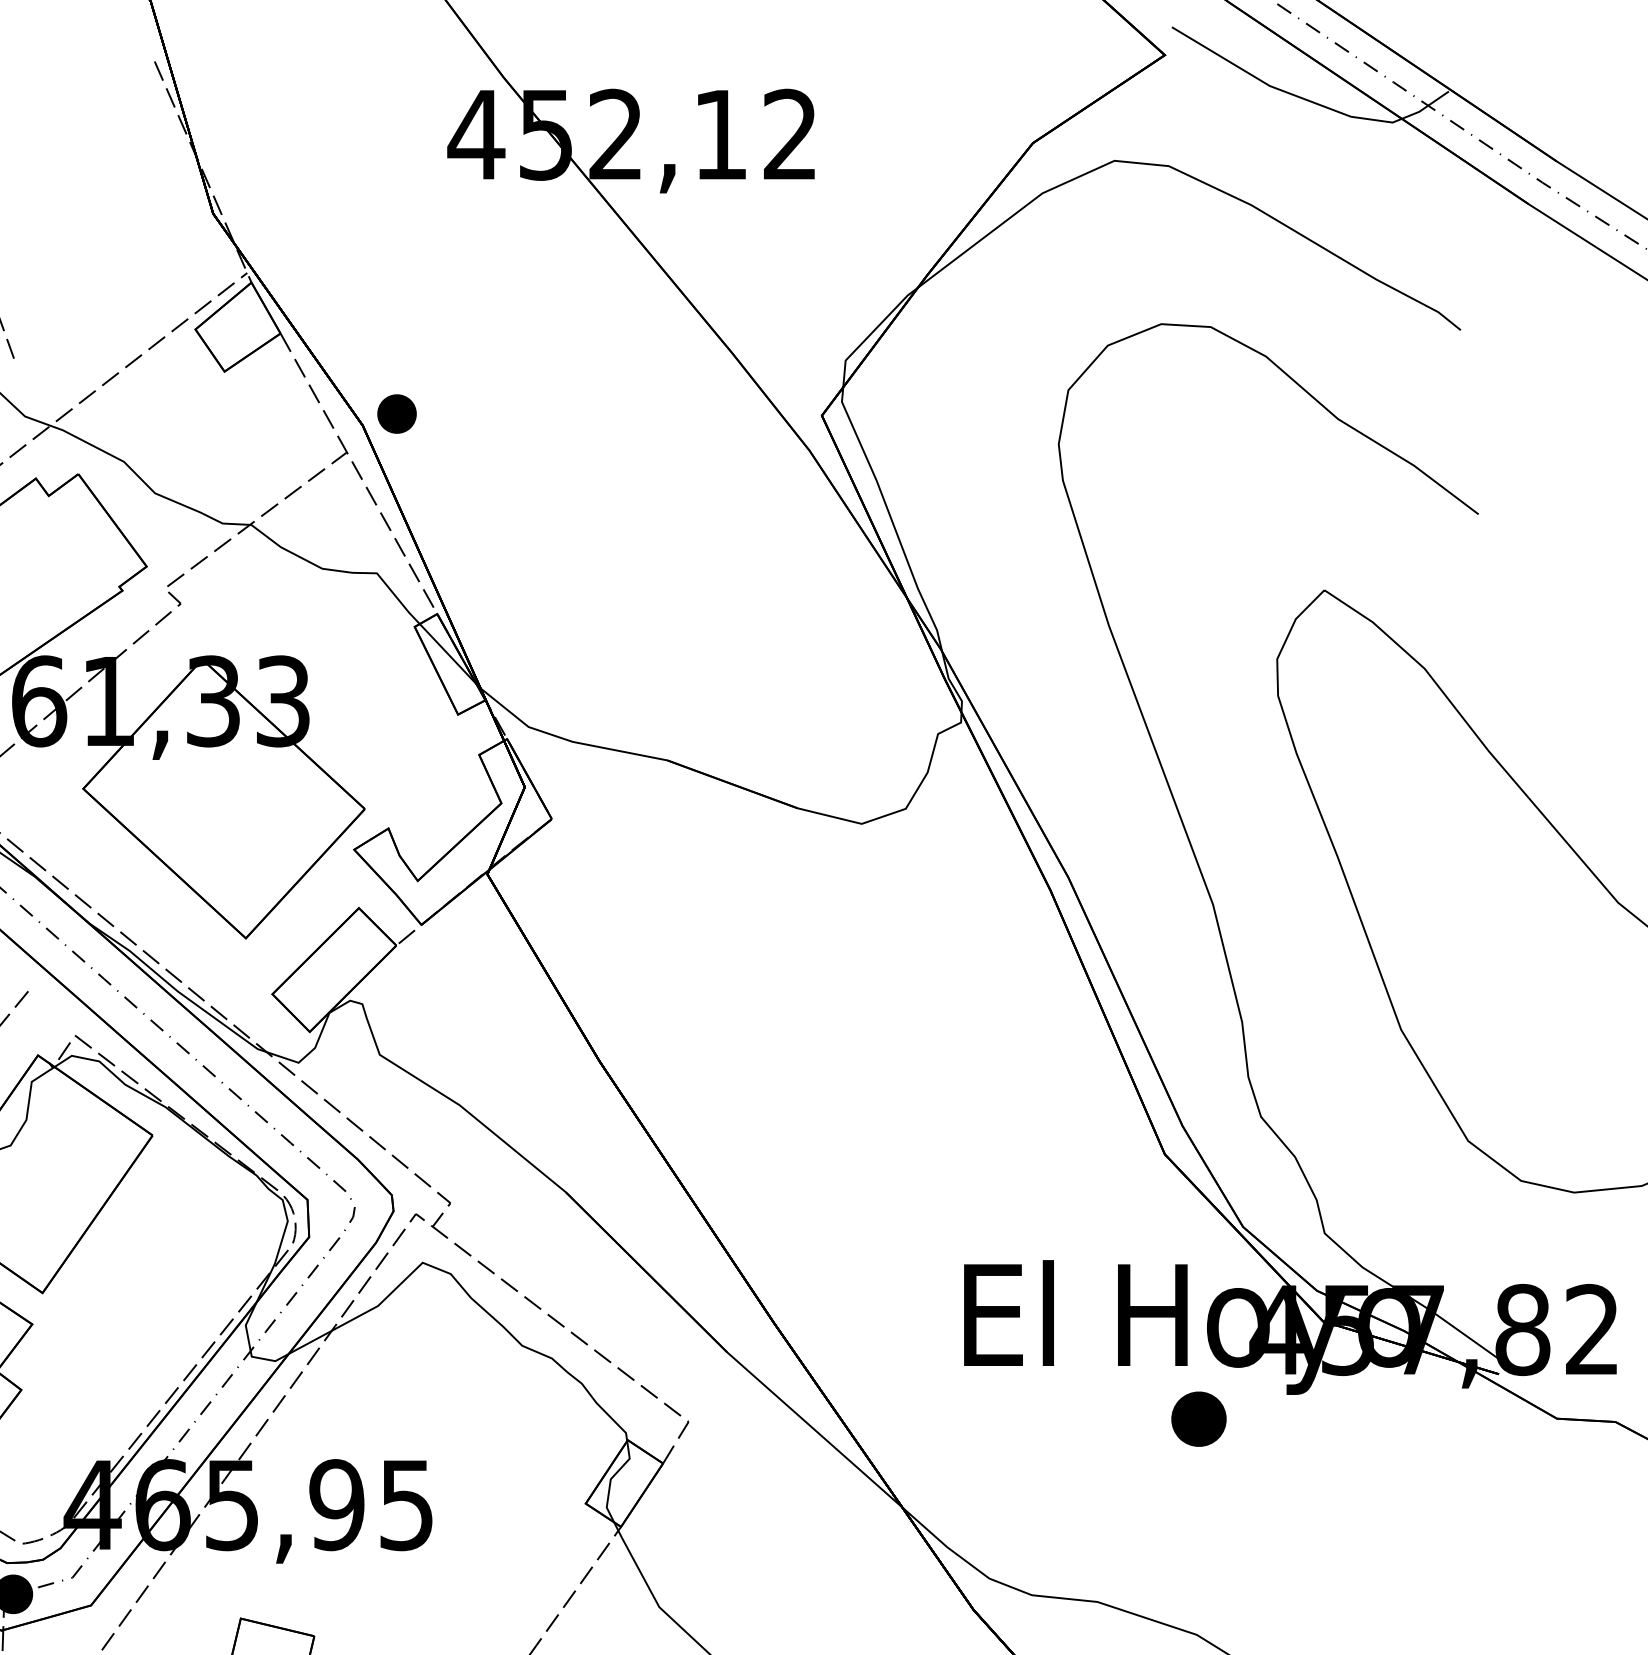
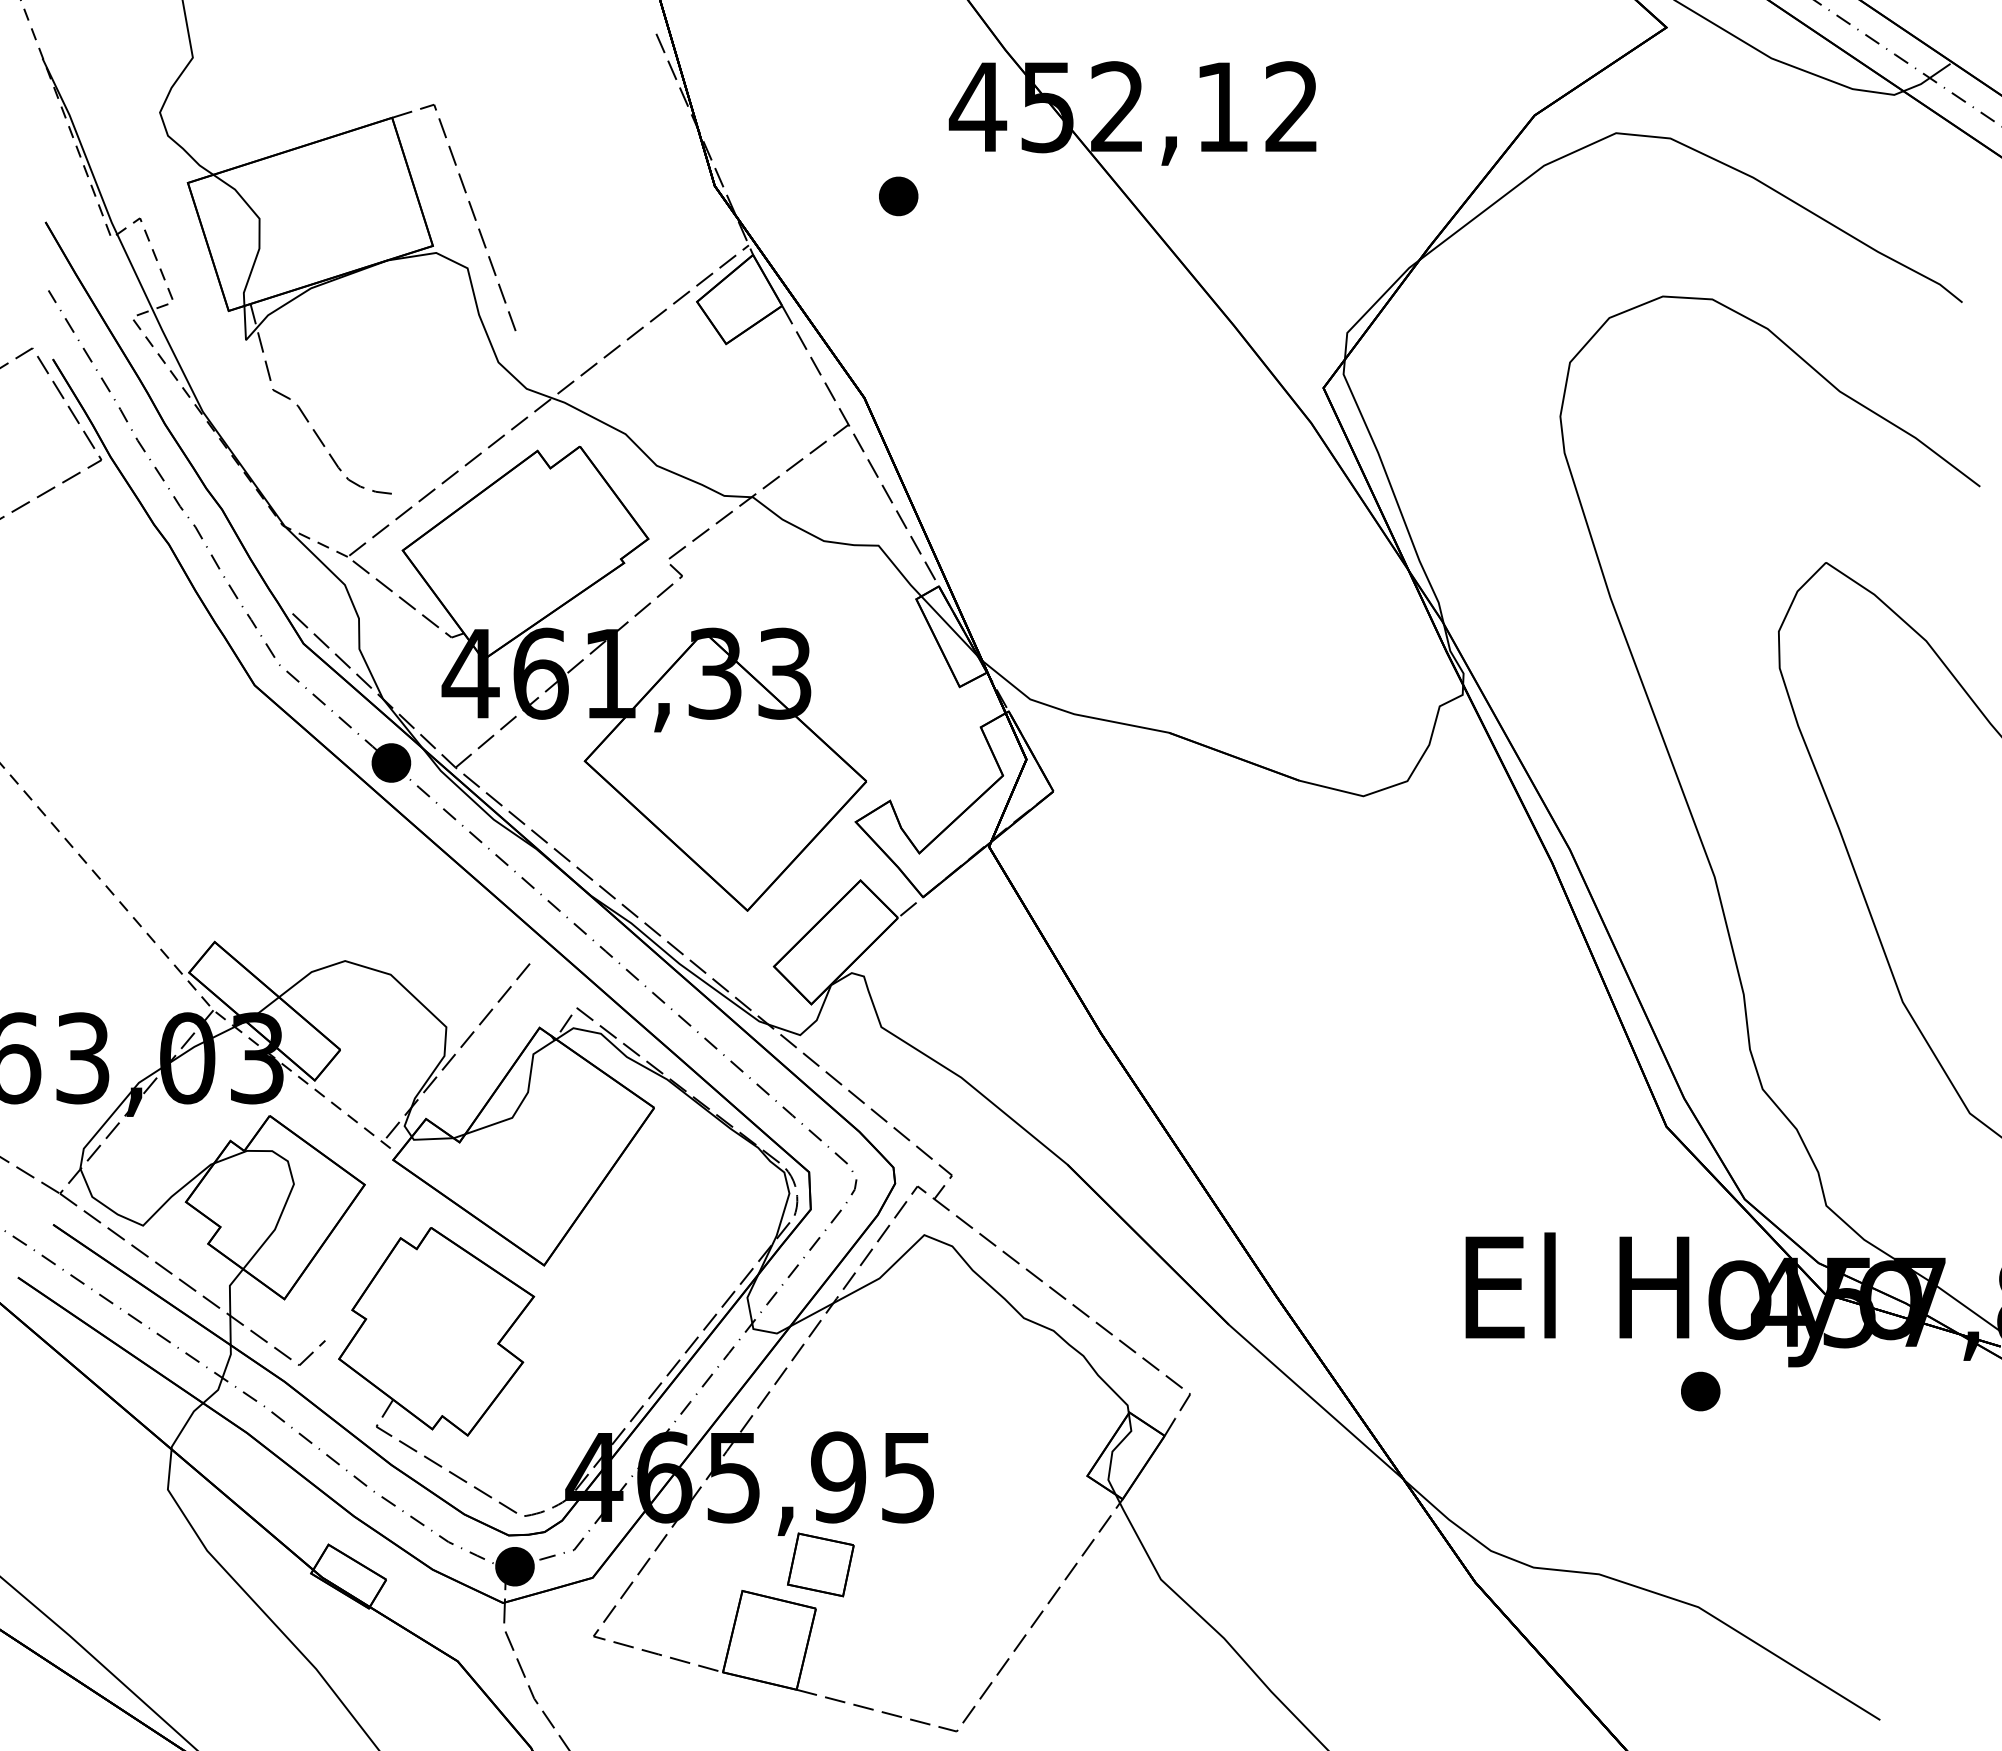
part: (396, 414) -> (898, 196), moved
part: (1198, 1419) -> (1700, 1391), size x0.71
part: (318, 1592) -> (820, 1564), added

